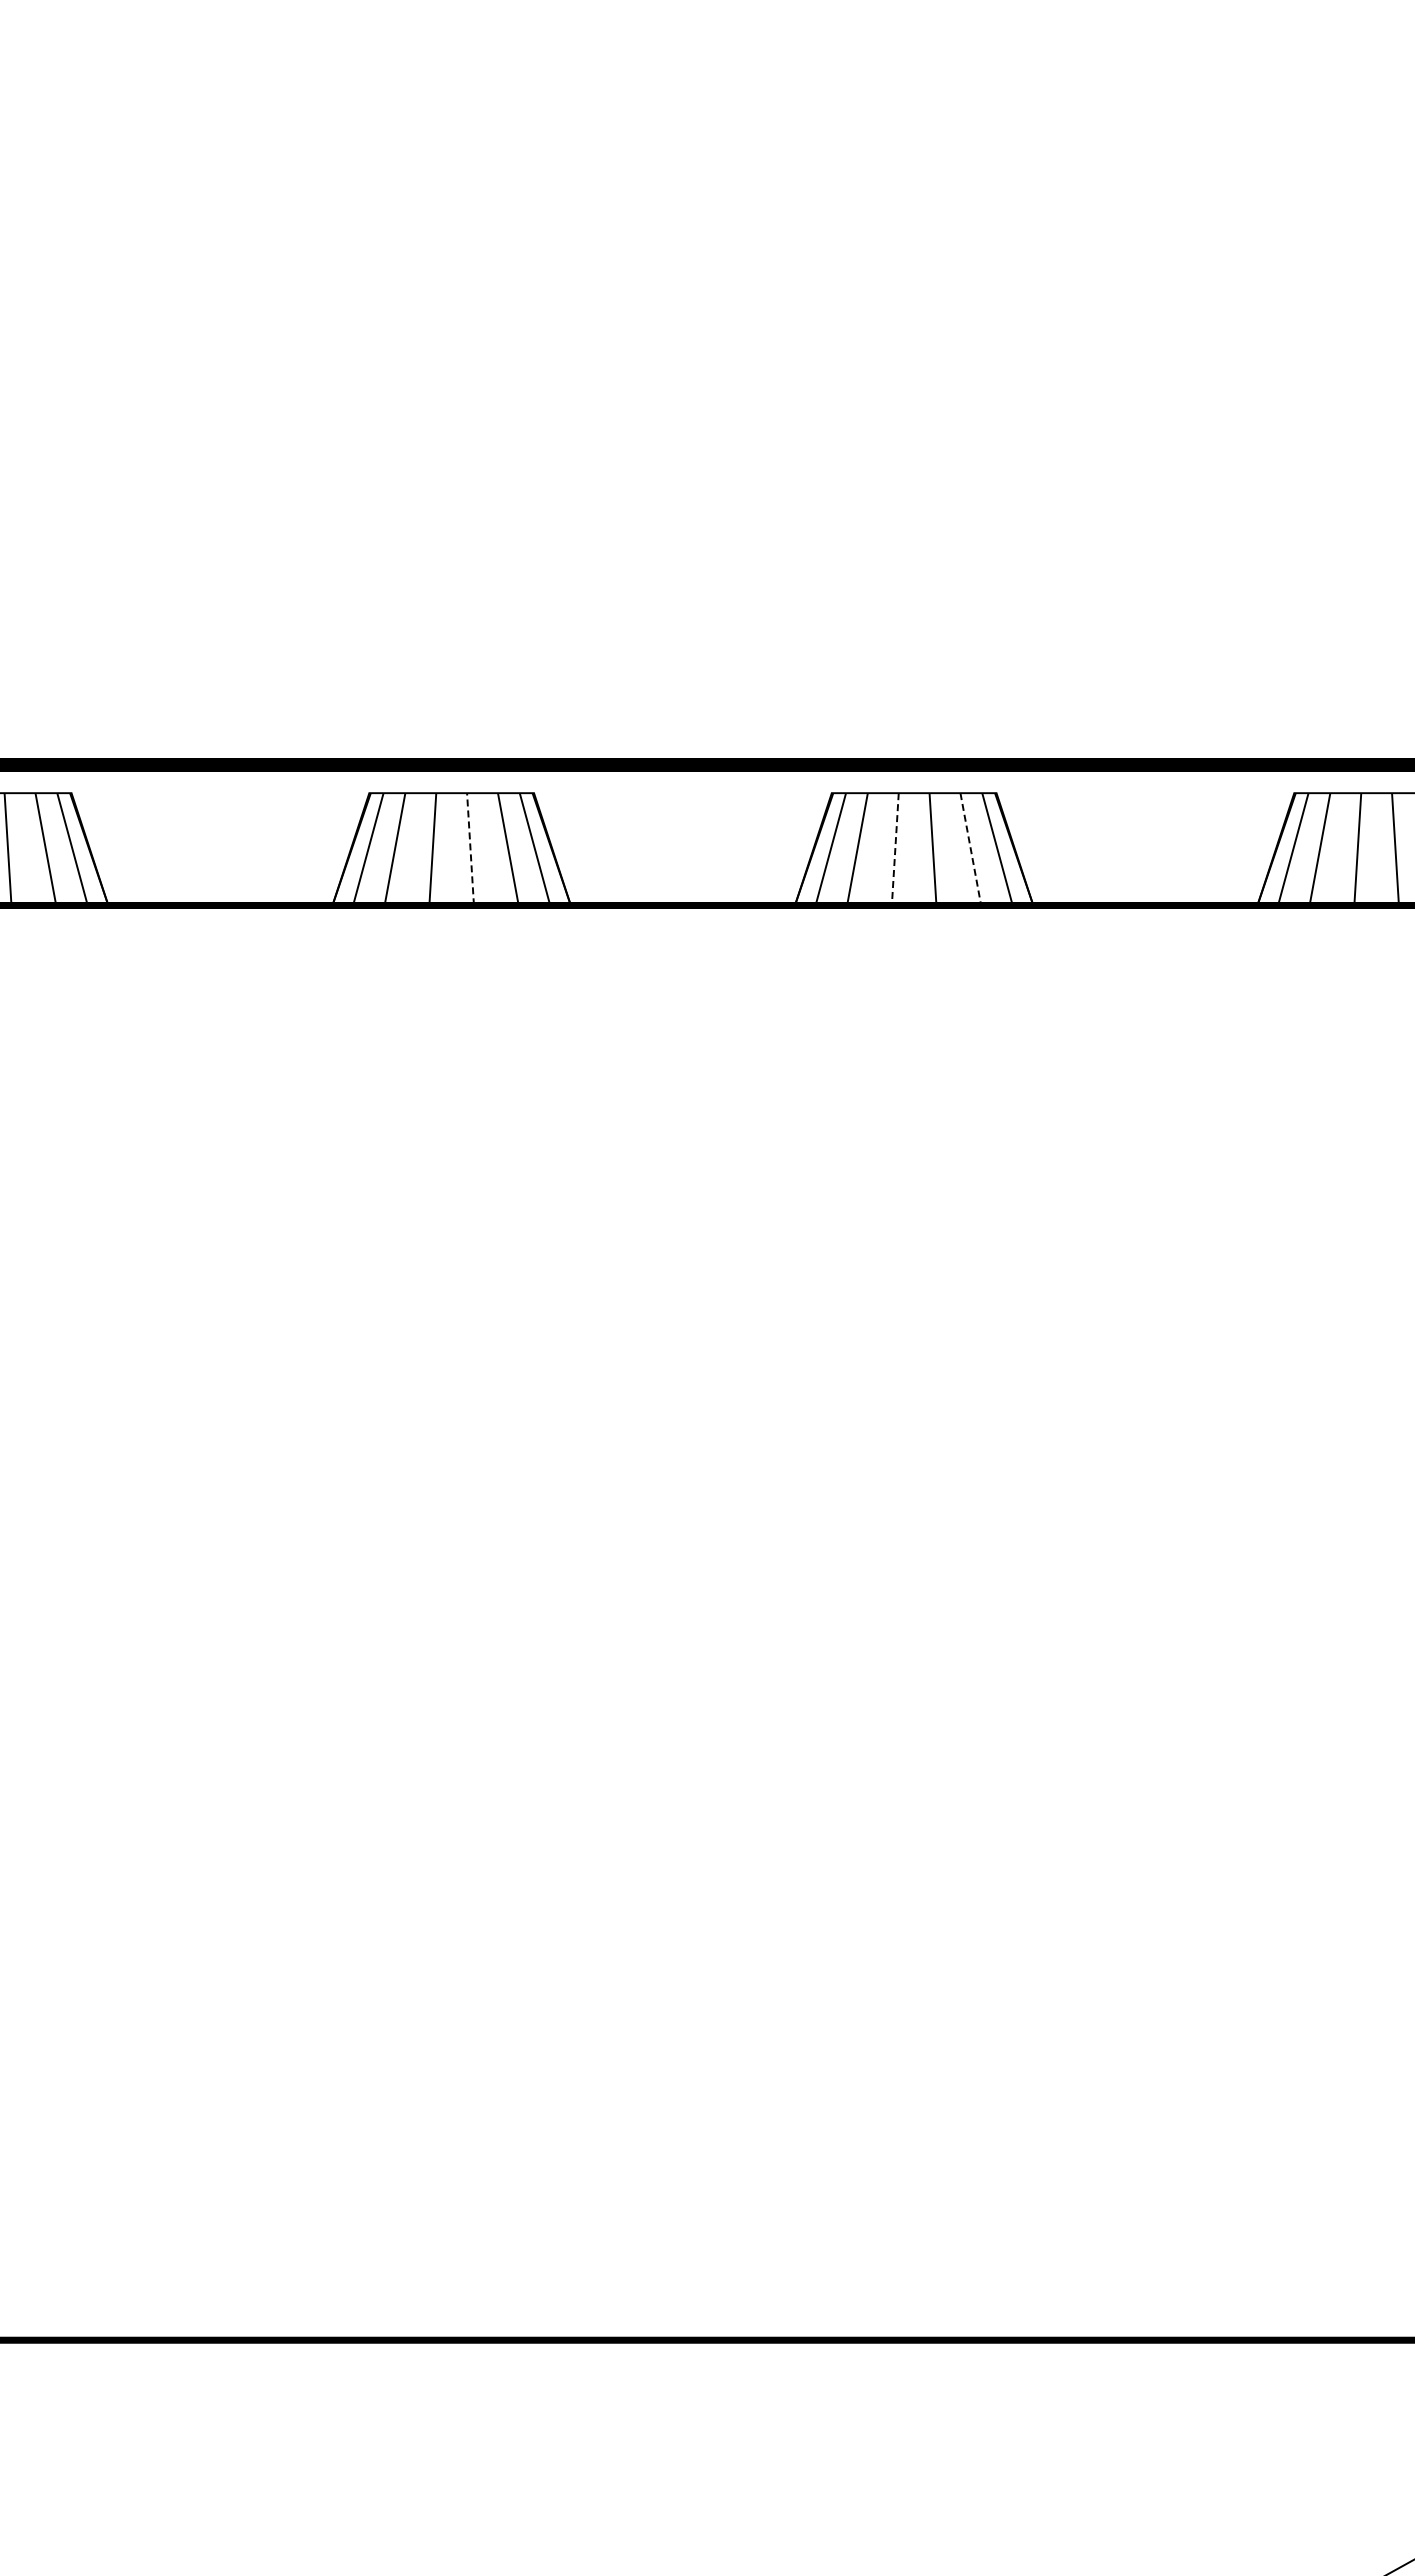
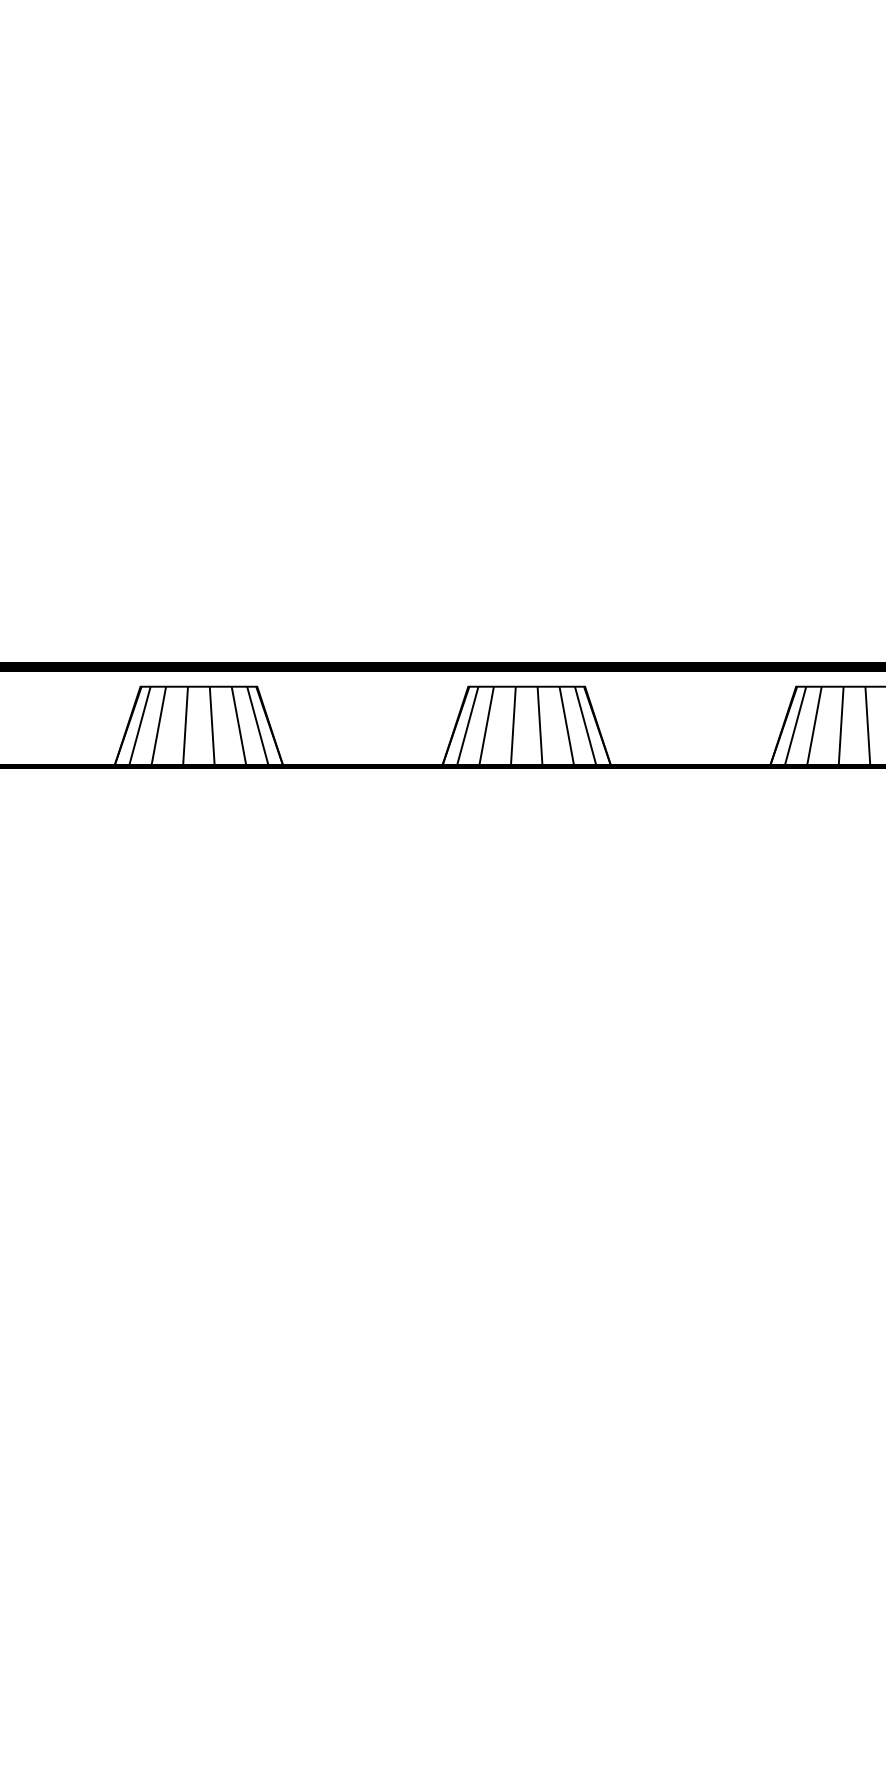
line: (470, 848) -> (212, 725), dashed -> solid
line: (895, 849) -> (513, 726), dashed -> solid
line: (970, 849) -> (566, 726), dashed -> solid

